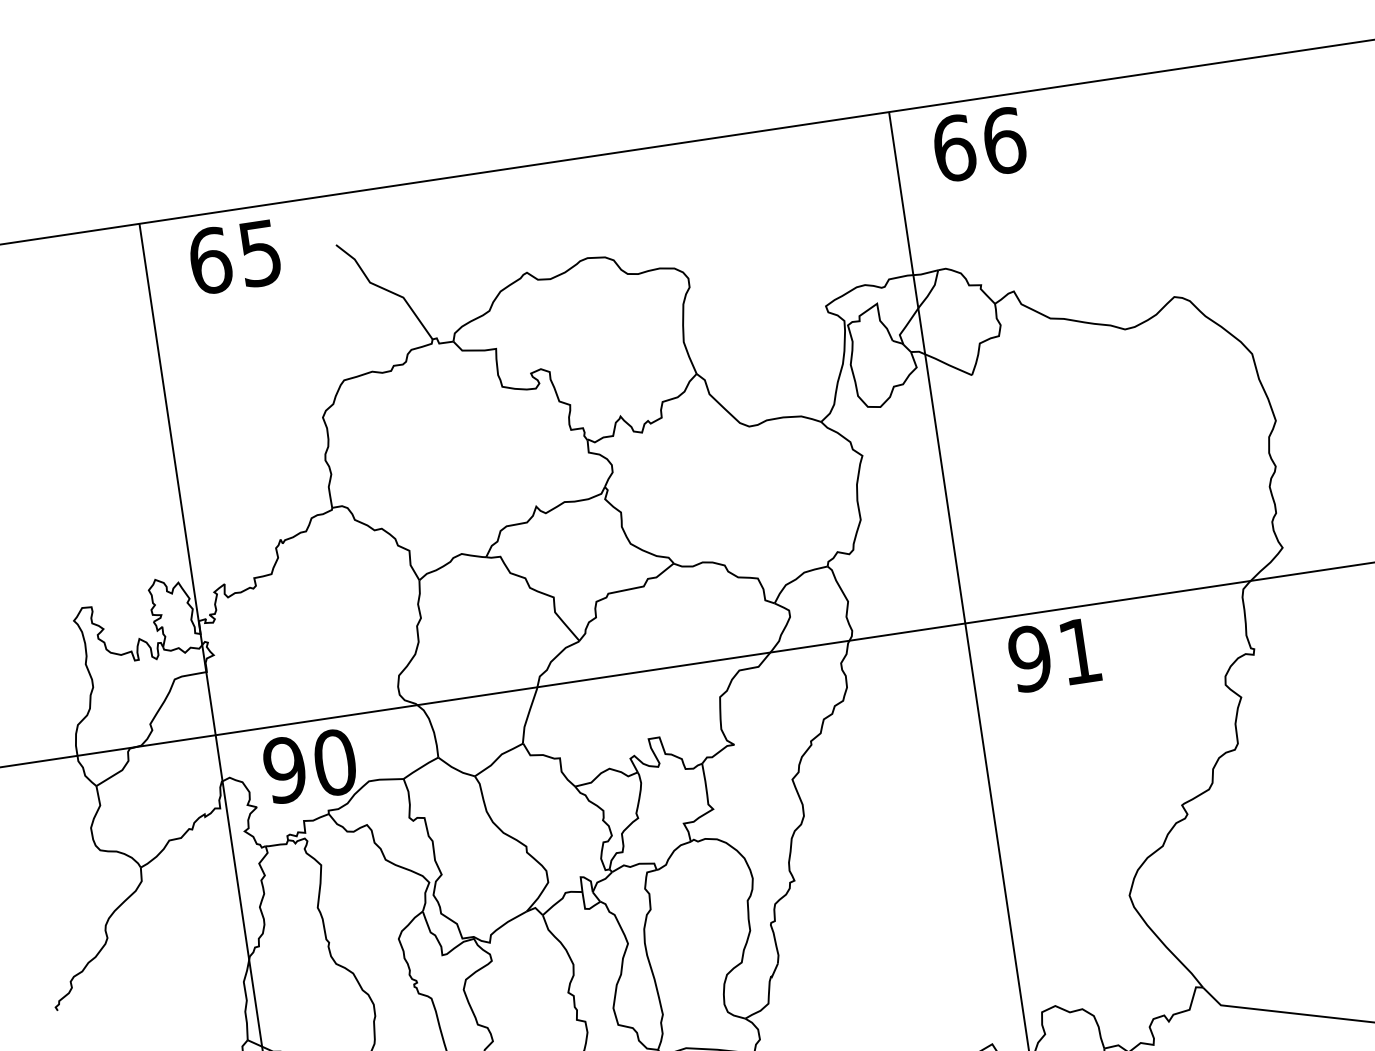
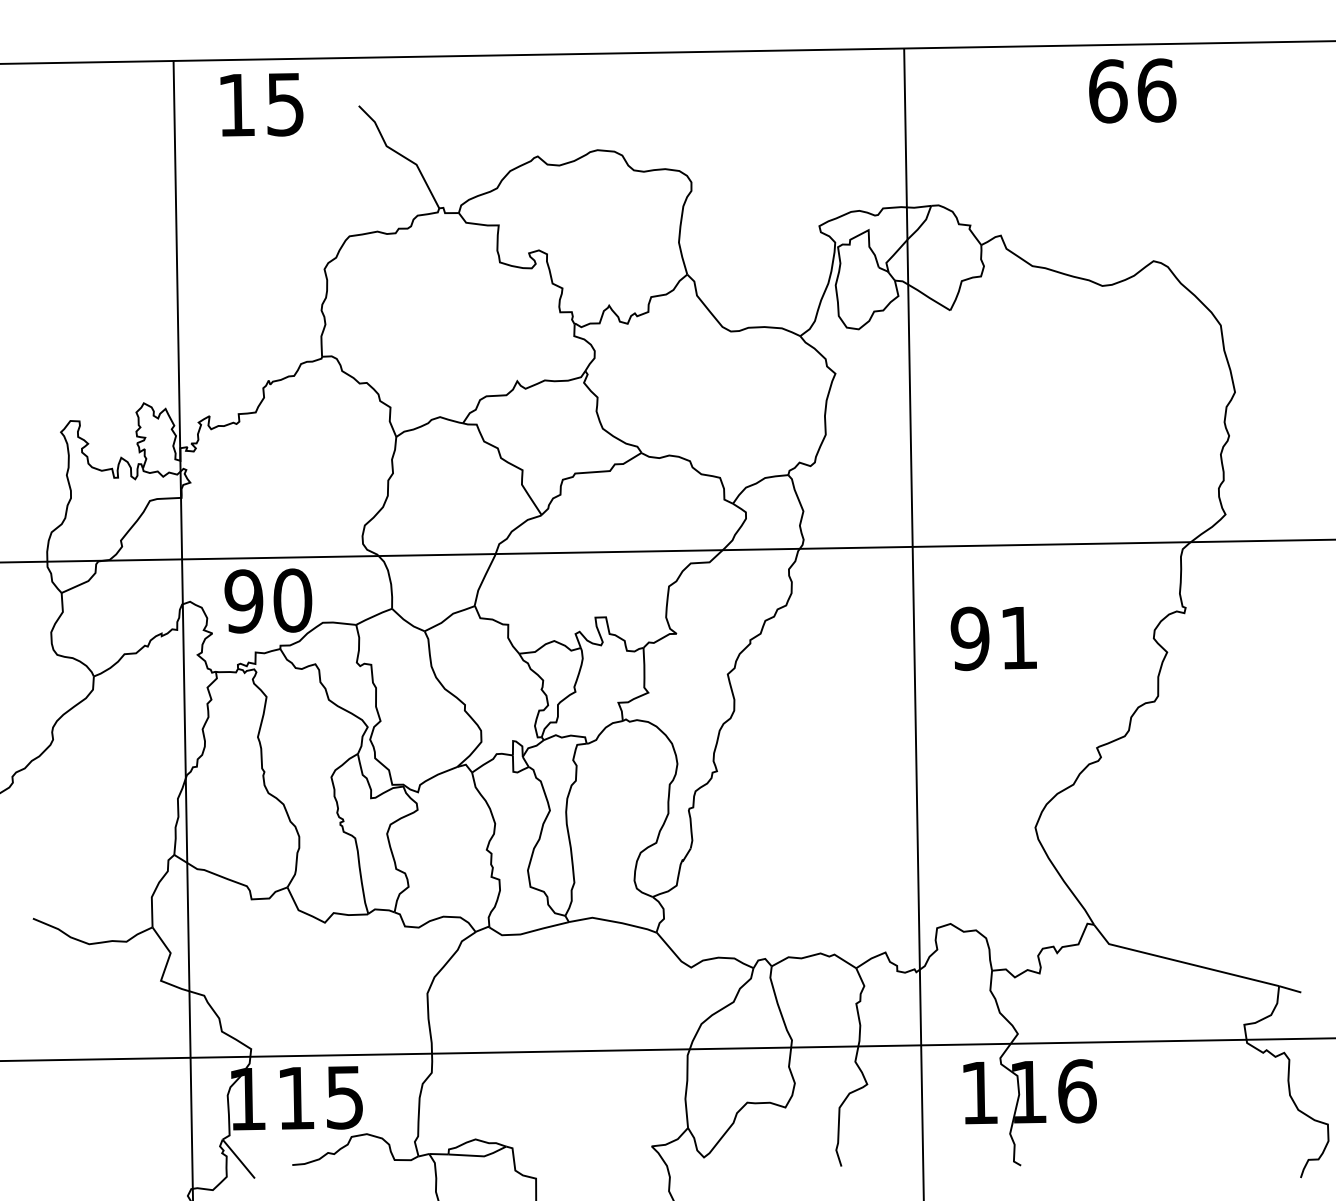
text: (979, 144) -> (1132, 90), moved
text: (210, 261) -> (236, 105), 65 -> 15
text: (1054, 655) -> (993, 638), moved

